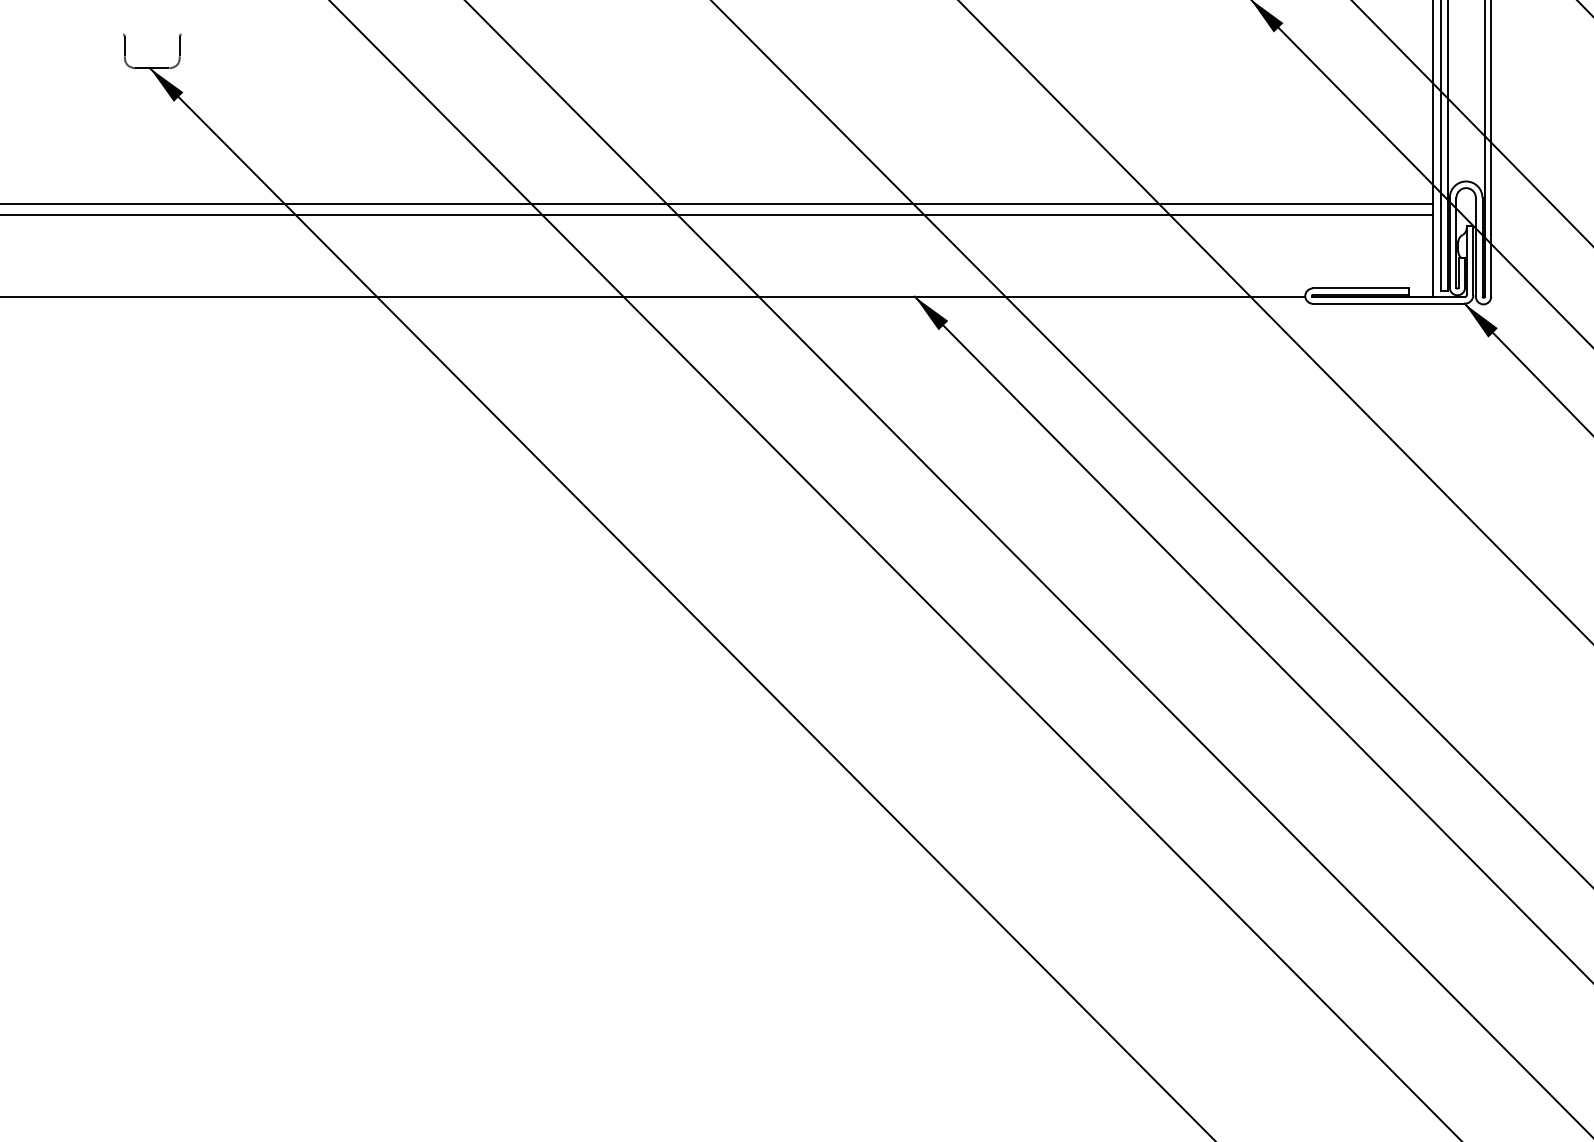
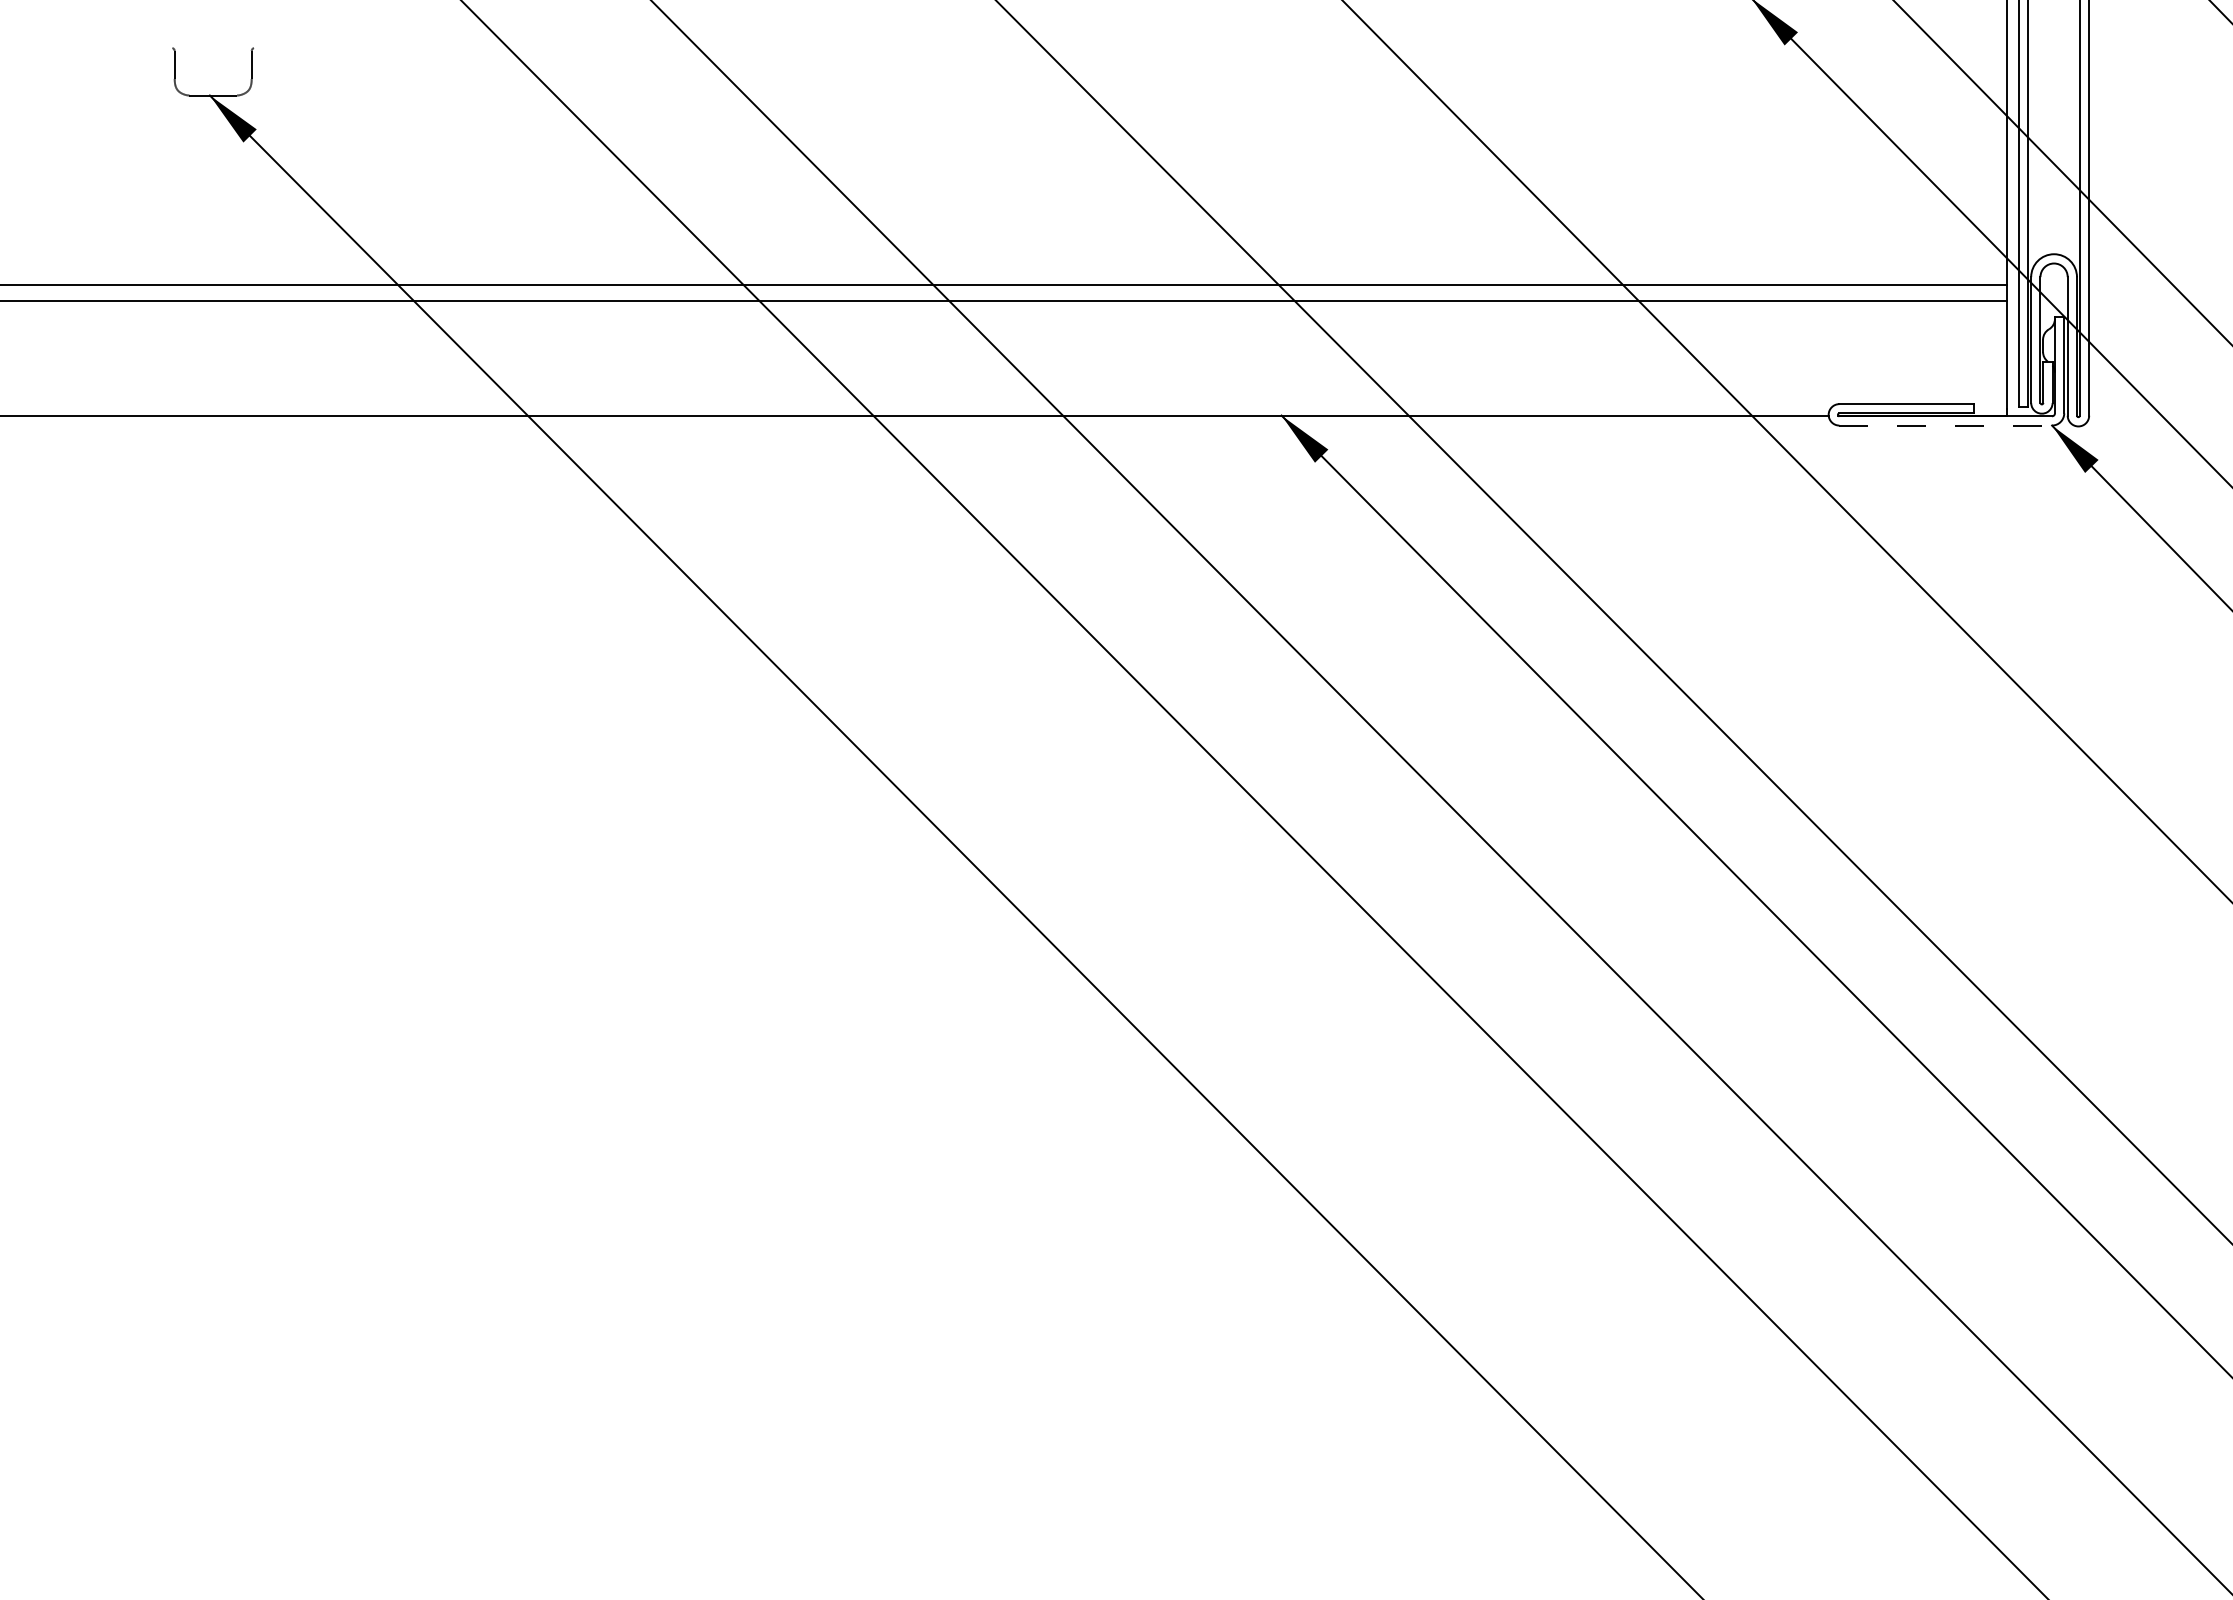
line: (1389, 303) -> (1946, 425), solid -> dashed

